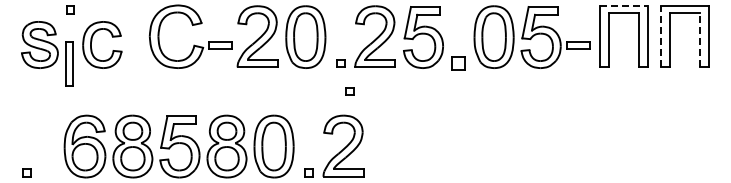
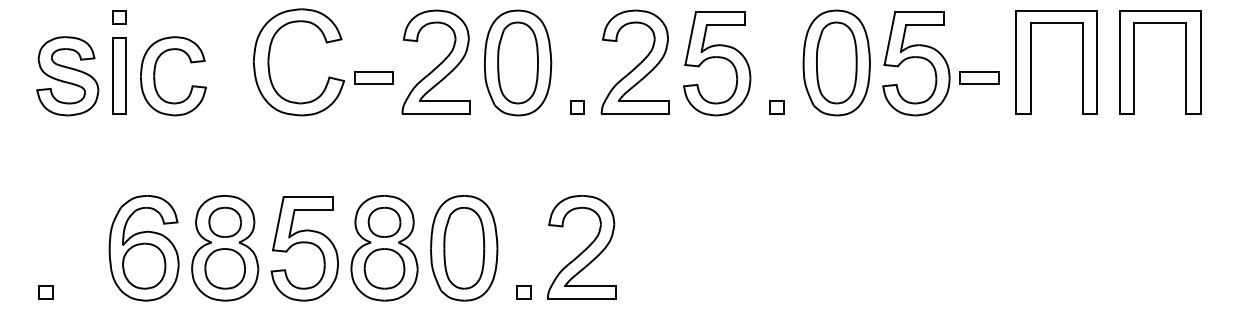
line: (623, 6) -> (1055, 11), dashed -> solid
line: (661, 36) -> (1120, 61), dashed -> solid
line: (700, 39) -> (1186, 66), dashed -> solid
part: (69, 63) -> (119, 75), moved
part: (458, 63) -> (776, 107), size x0.62
part: (349, 91) -> (591, 155), removed

